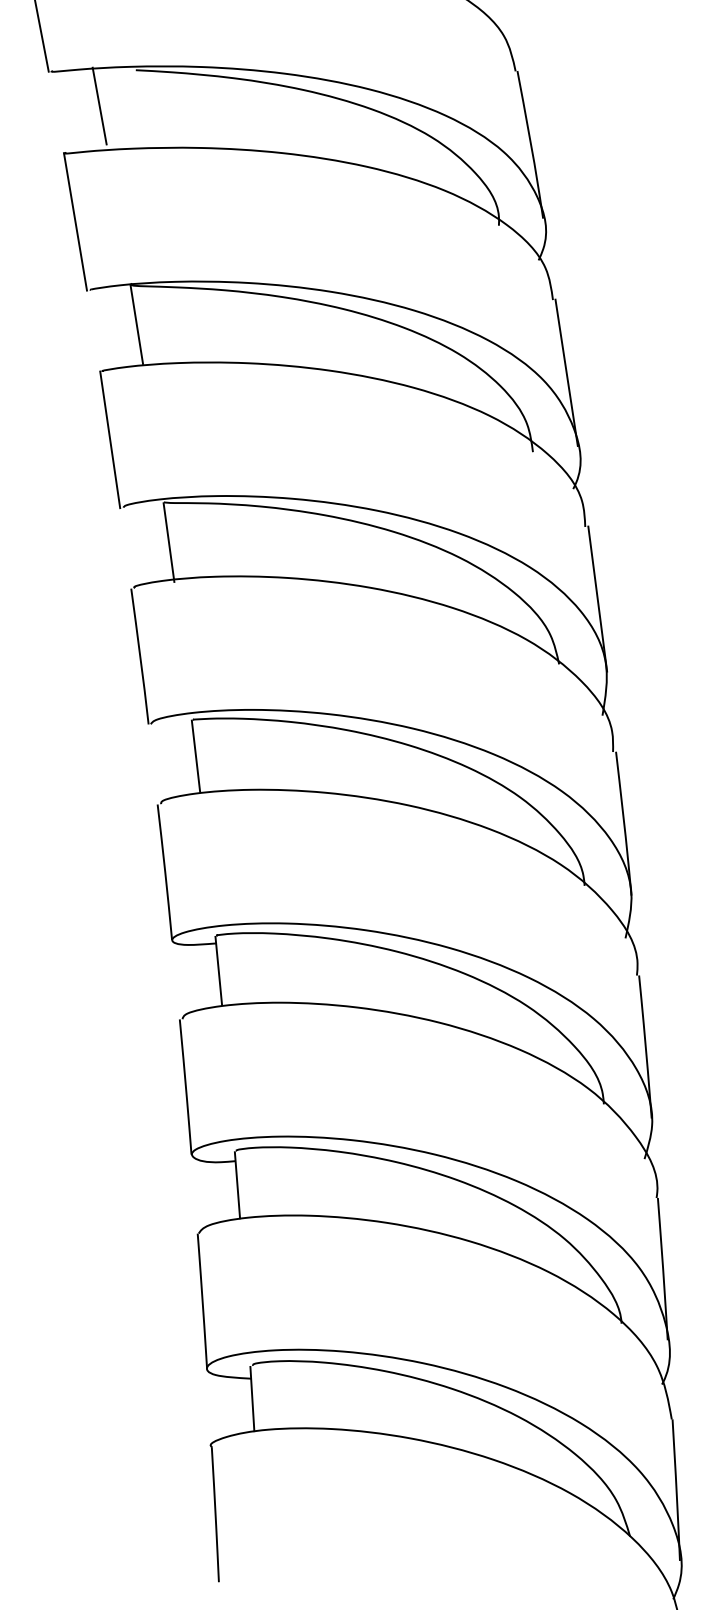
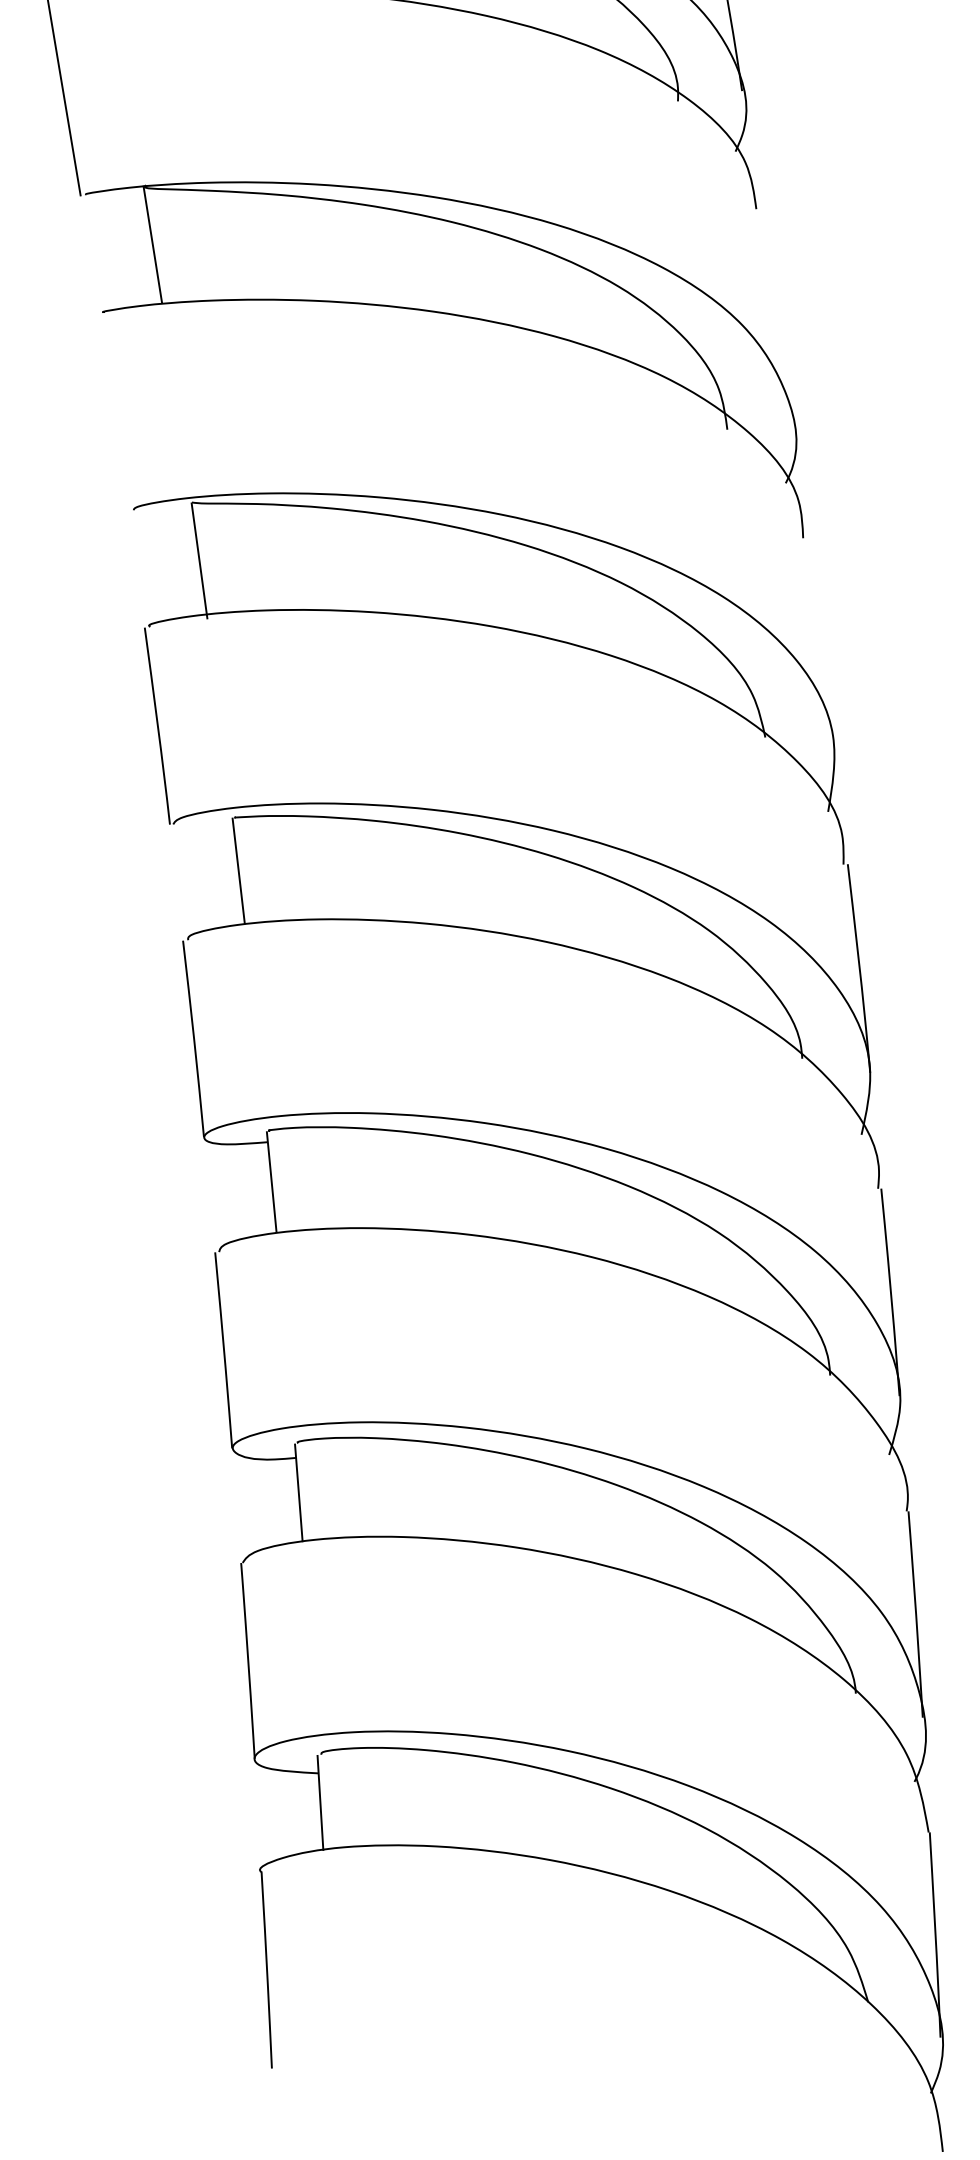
line: (566, 372) -> (775, 314), removed
line: (110, 439) -> (114, 411), removed
line: (597, 598) -> (820, 641), removed

